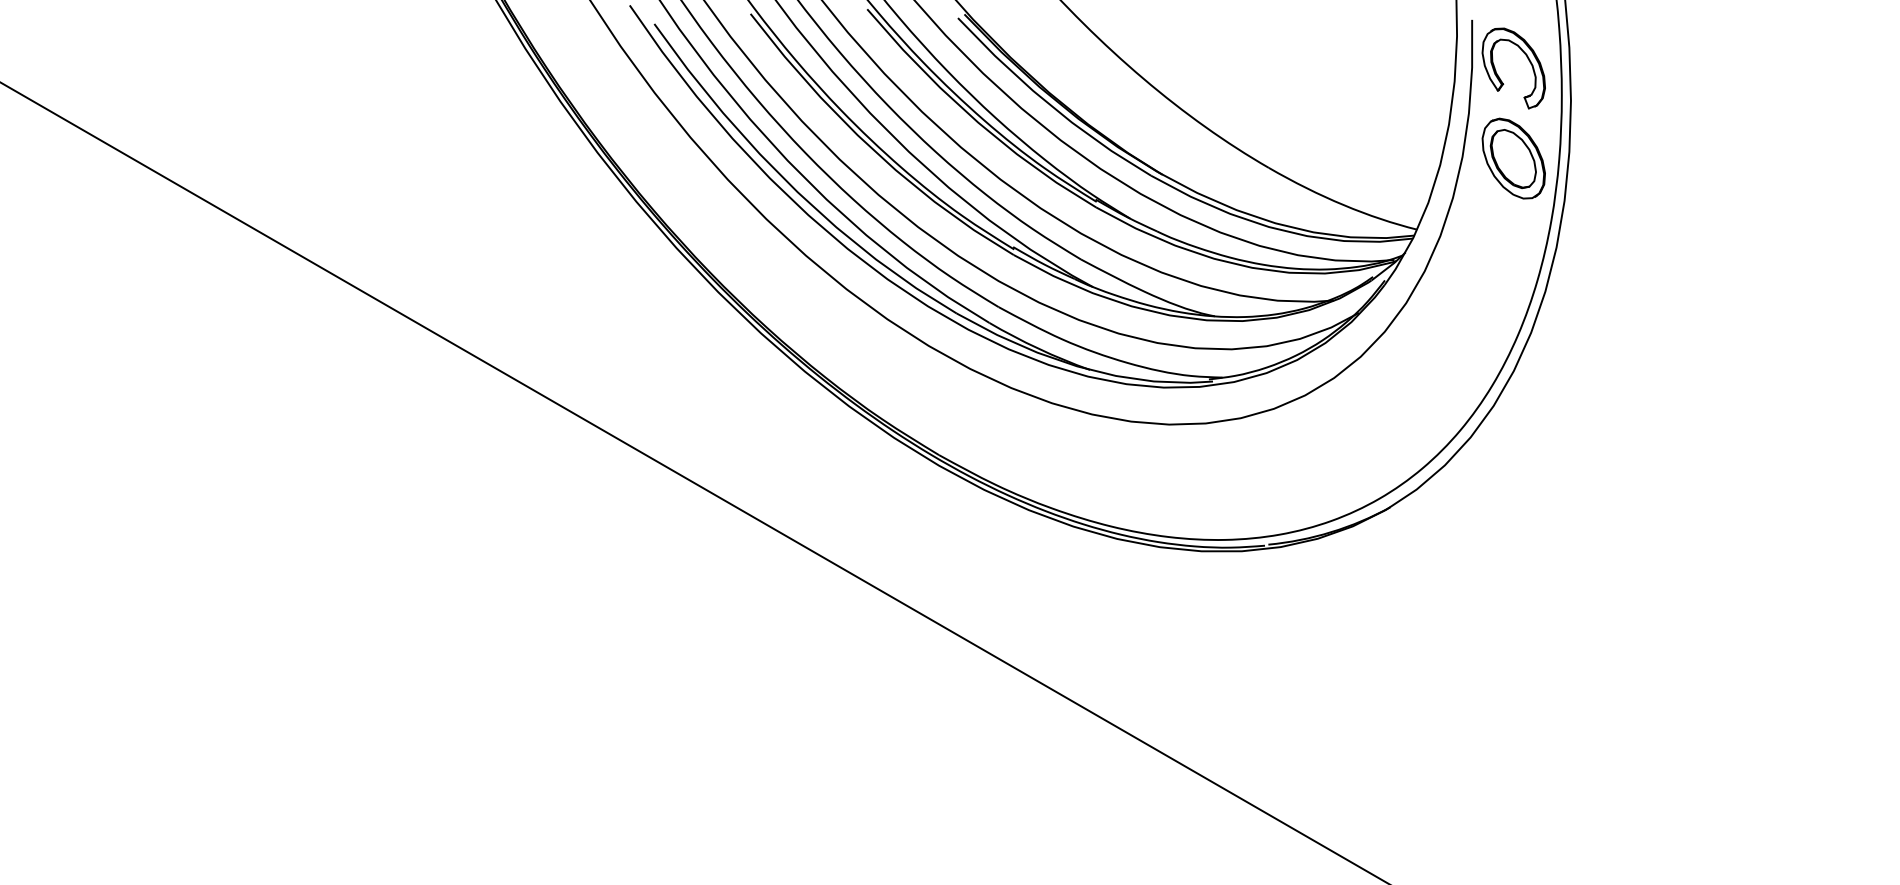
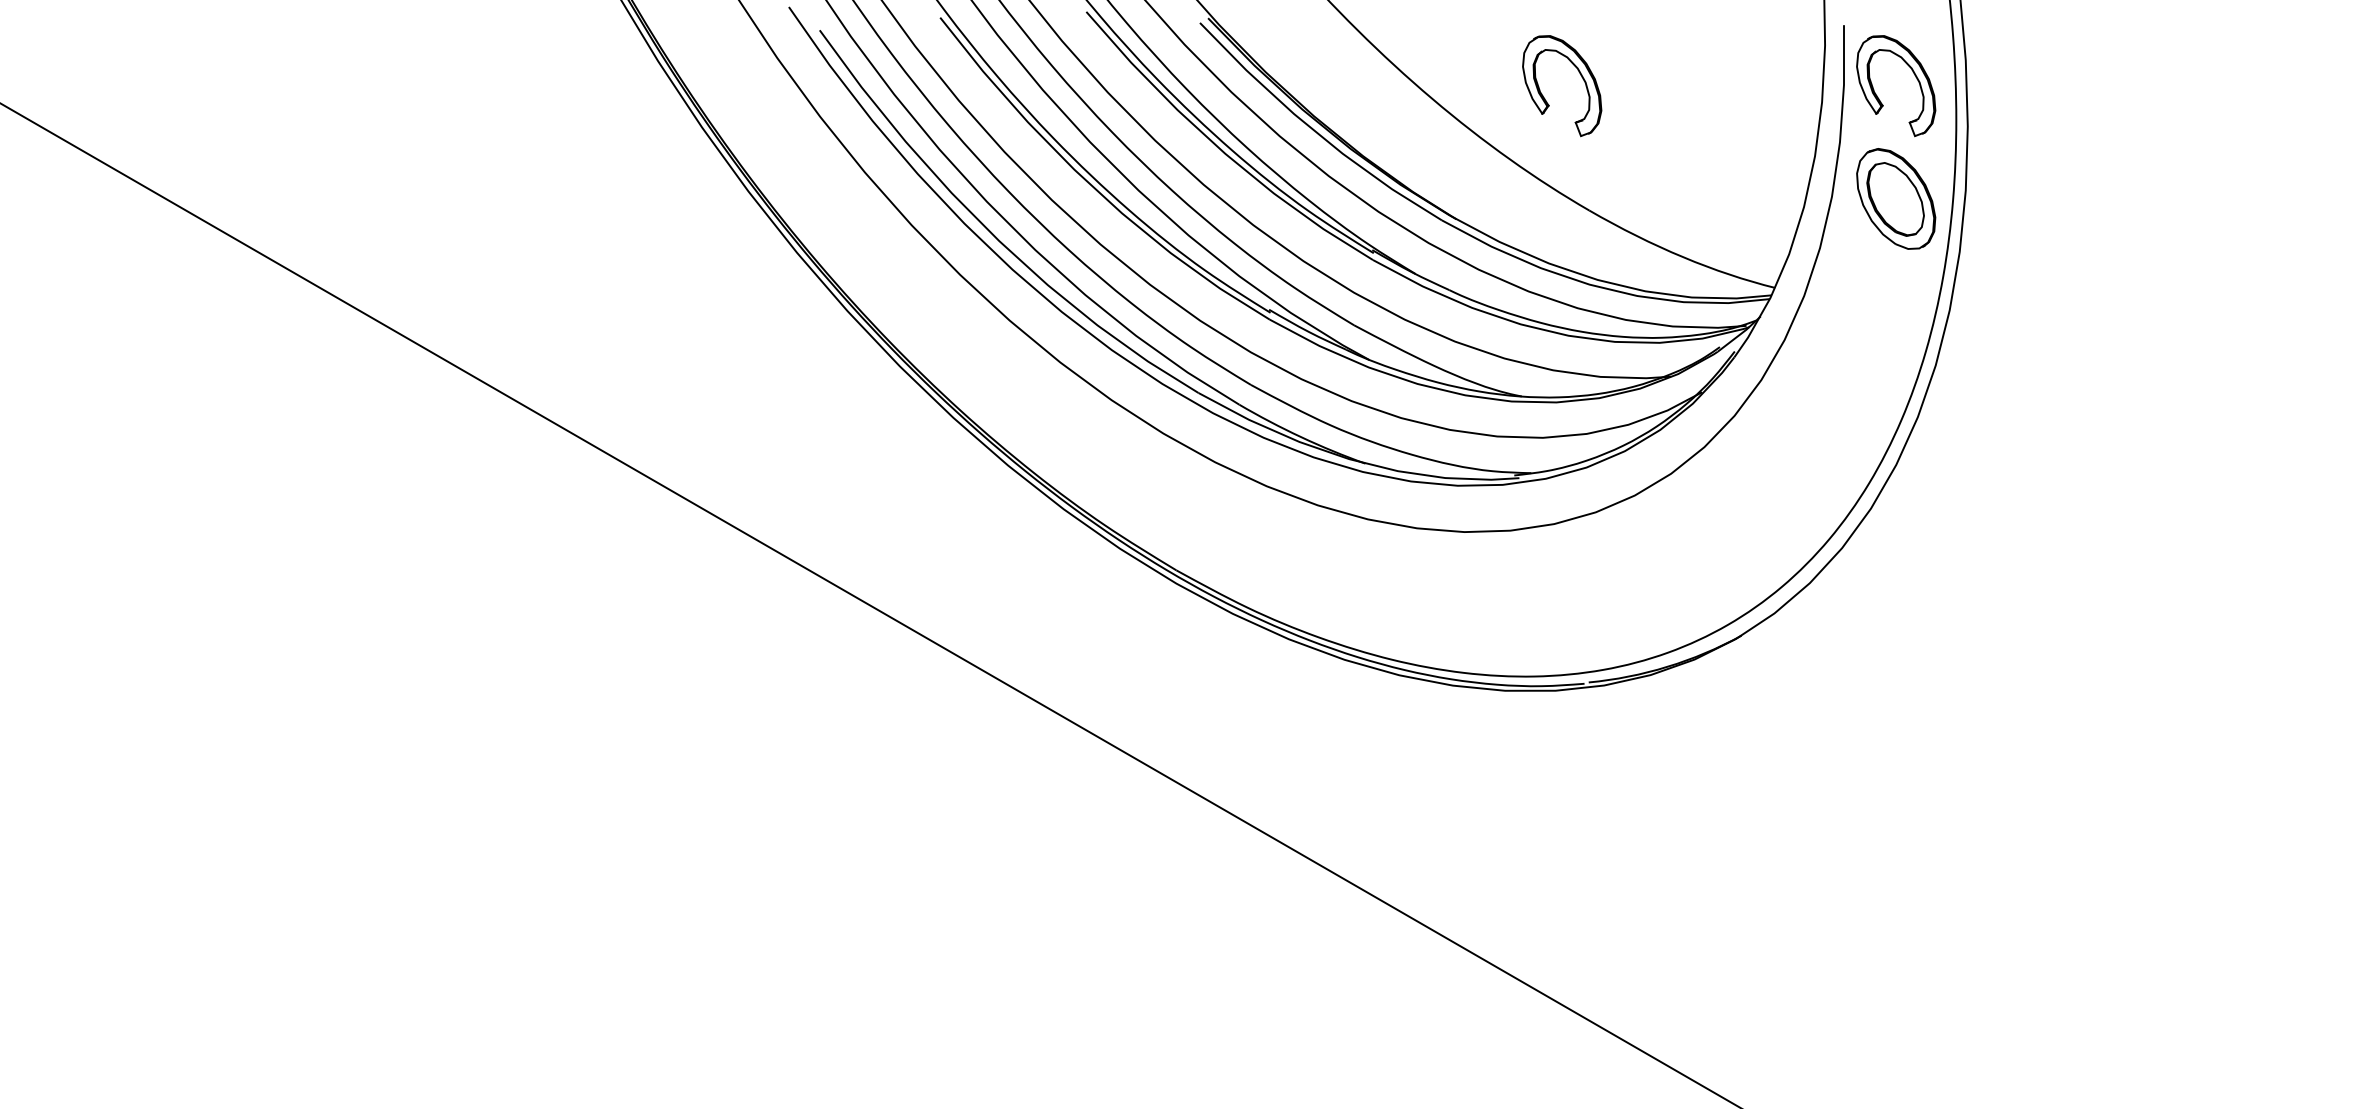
part: (1233, 78) -> (1545, 98), added

